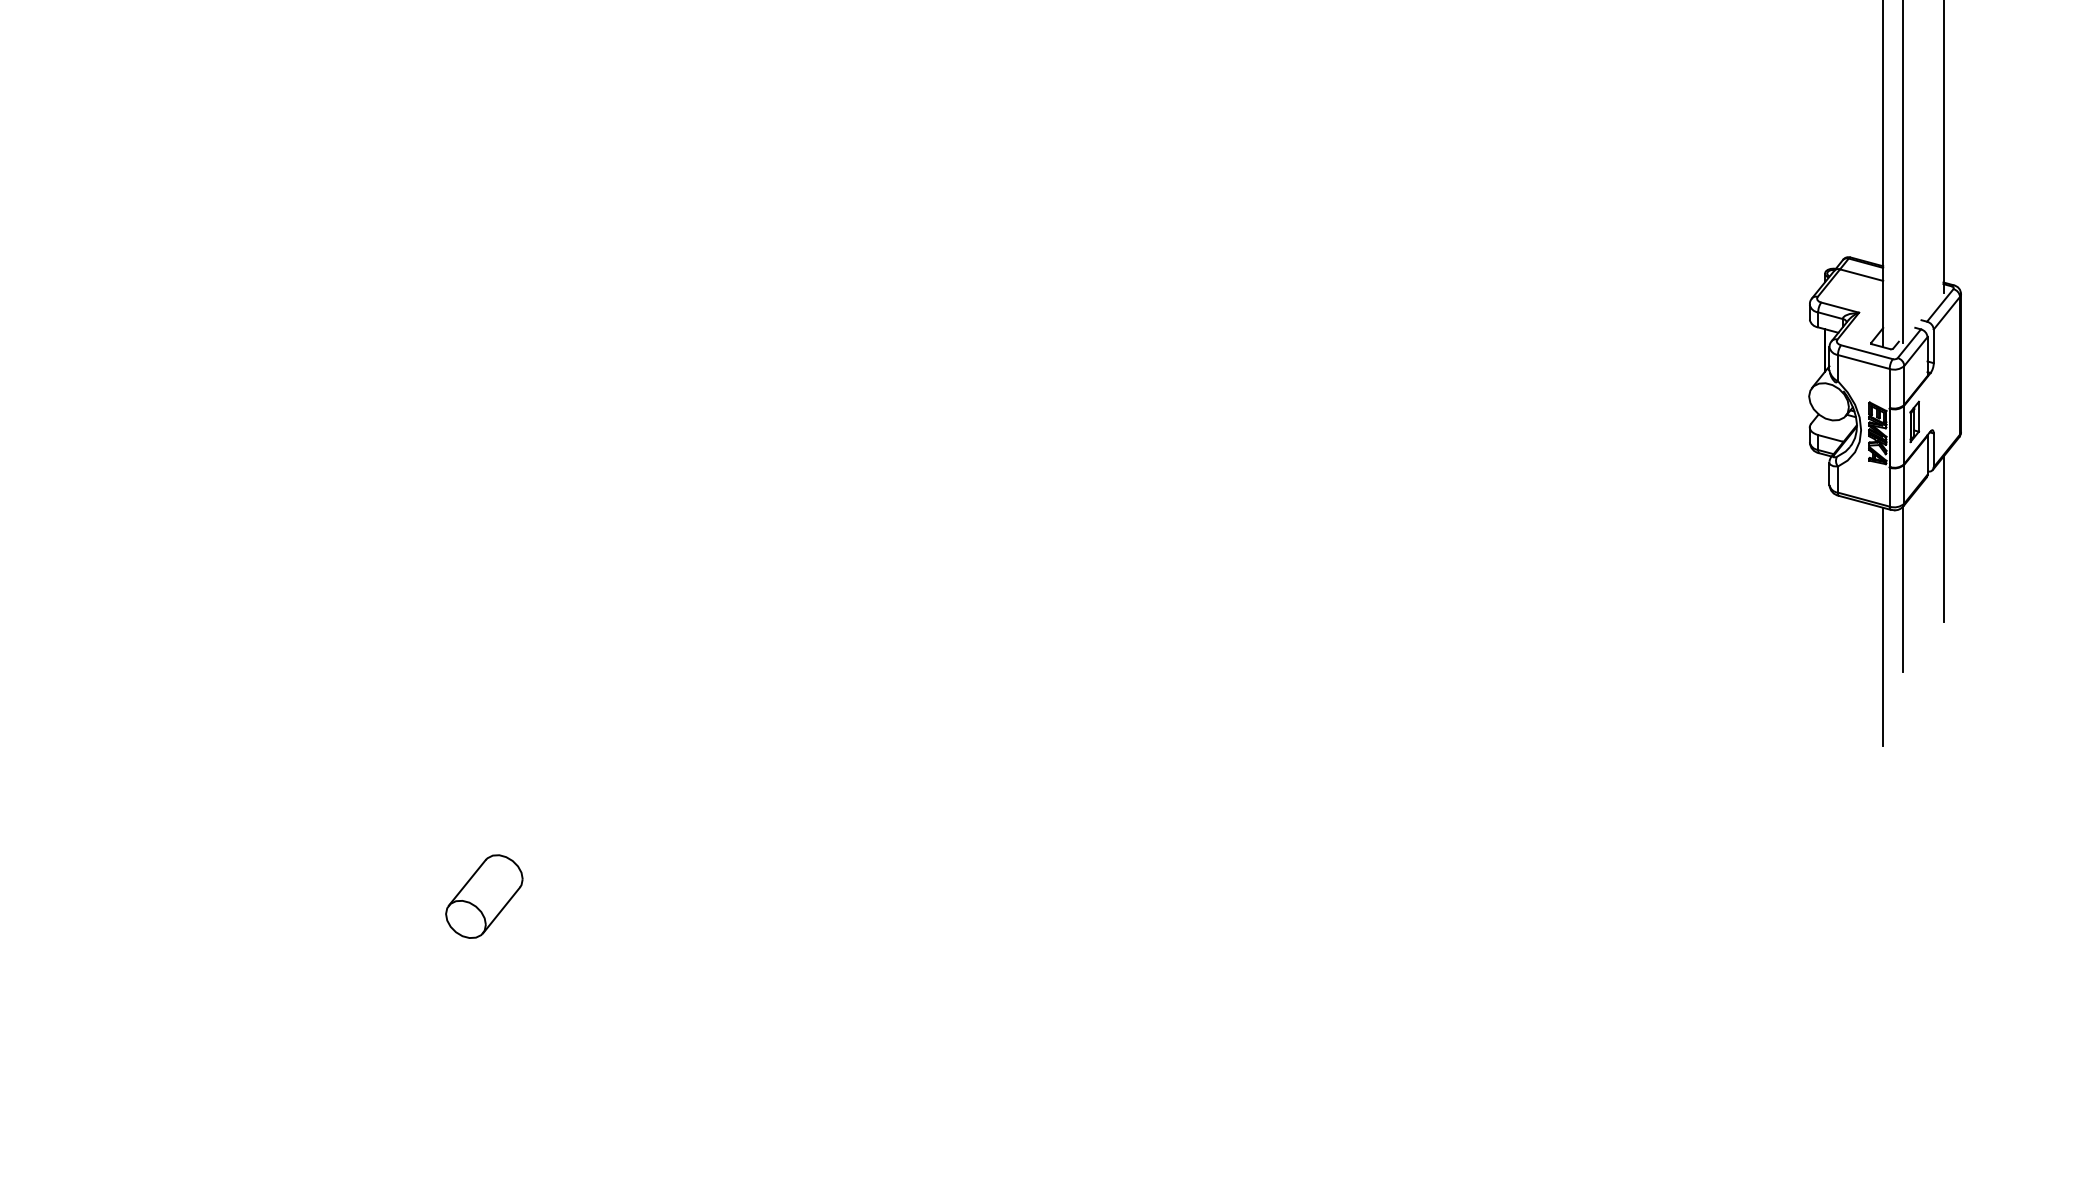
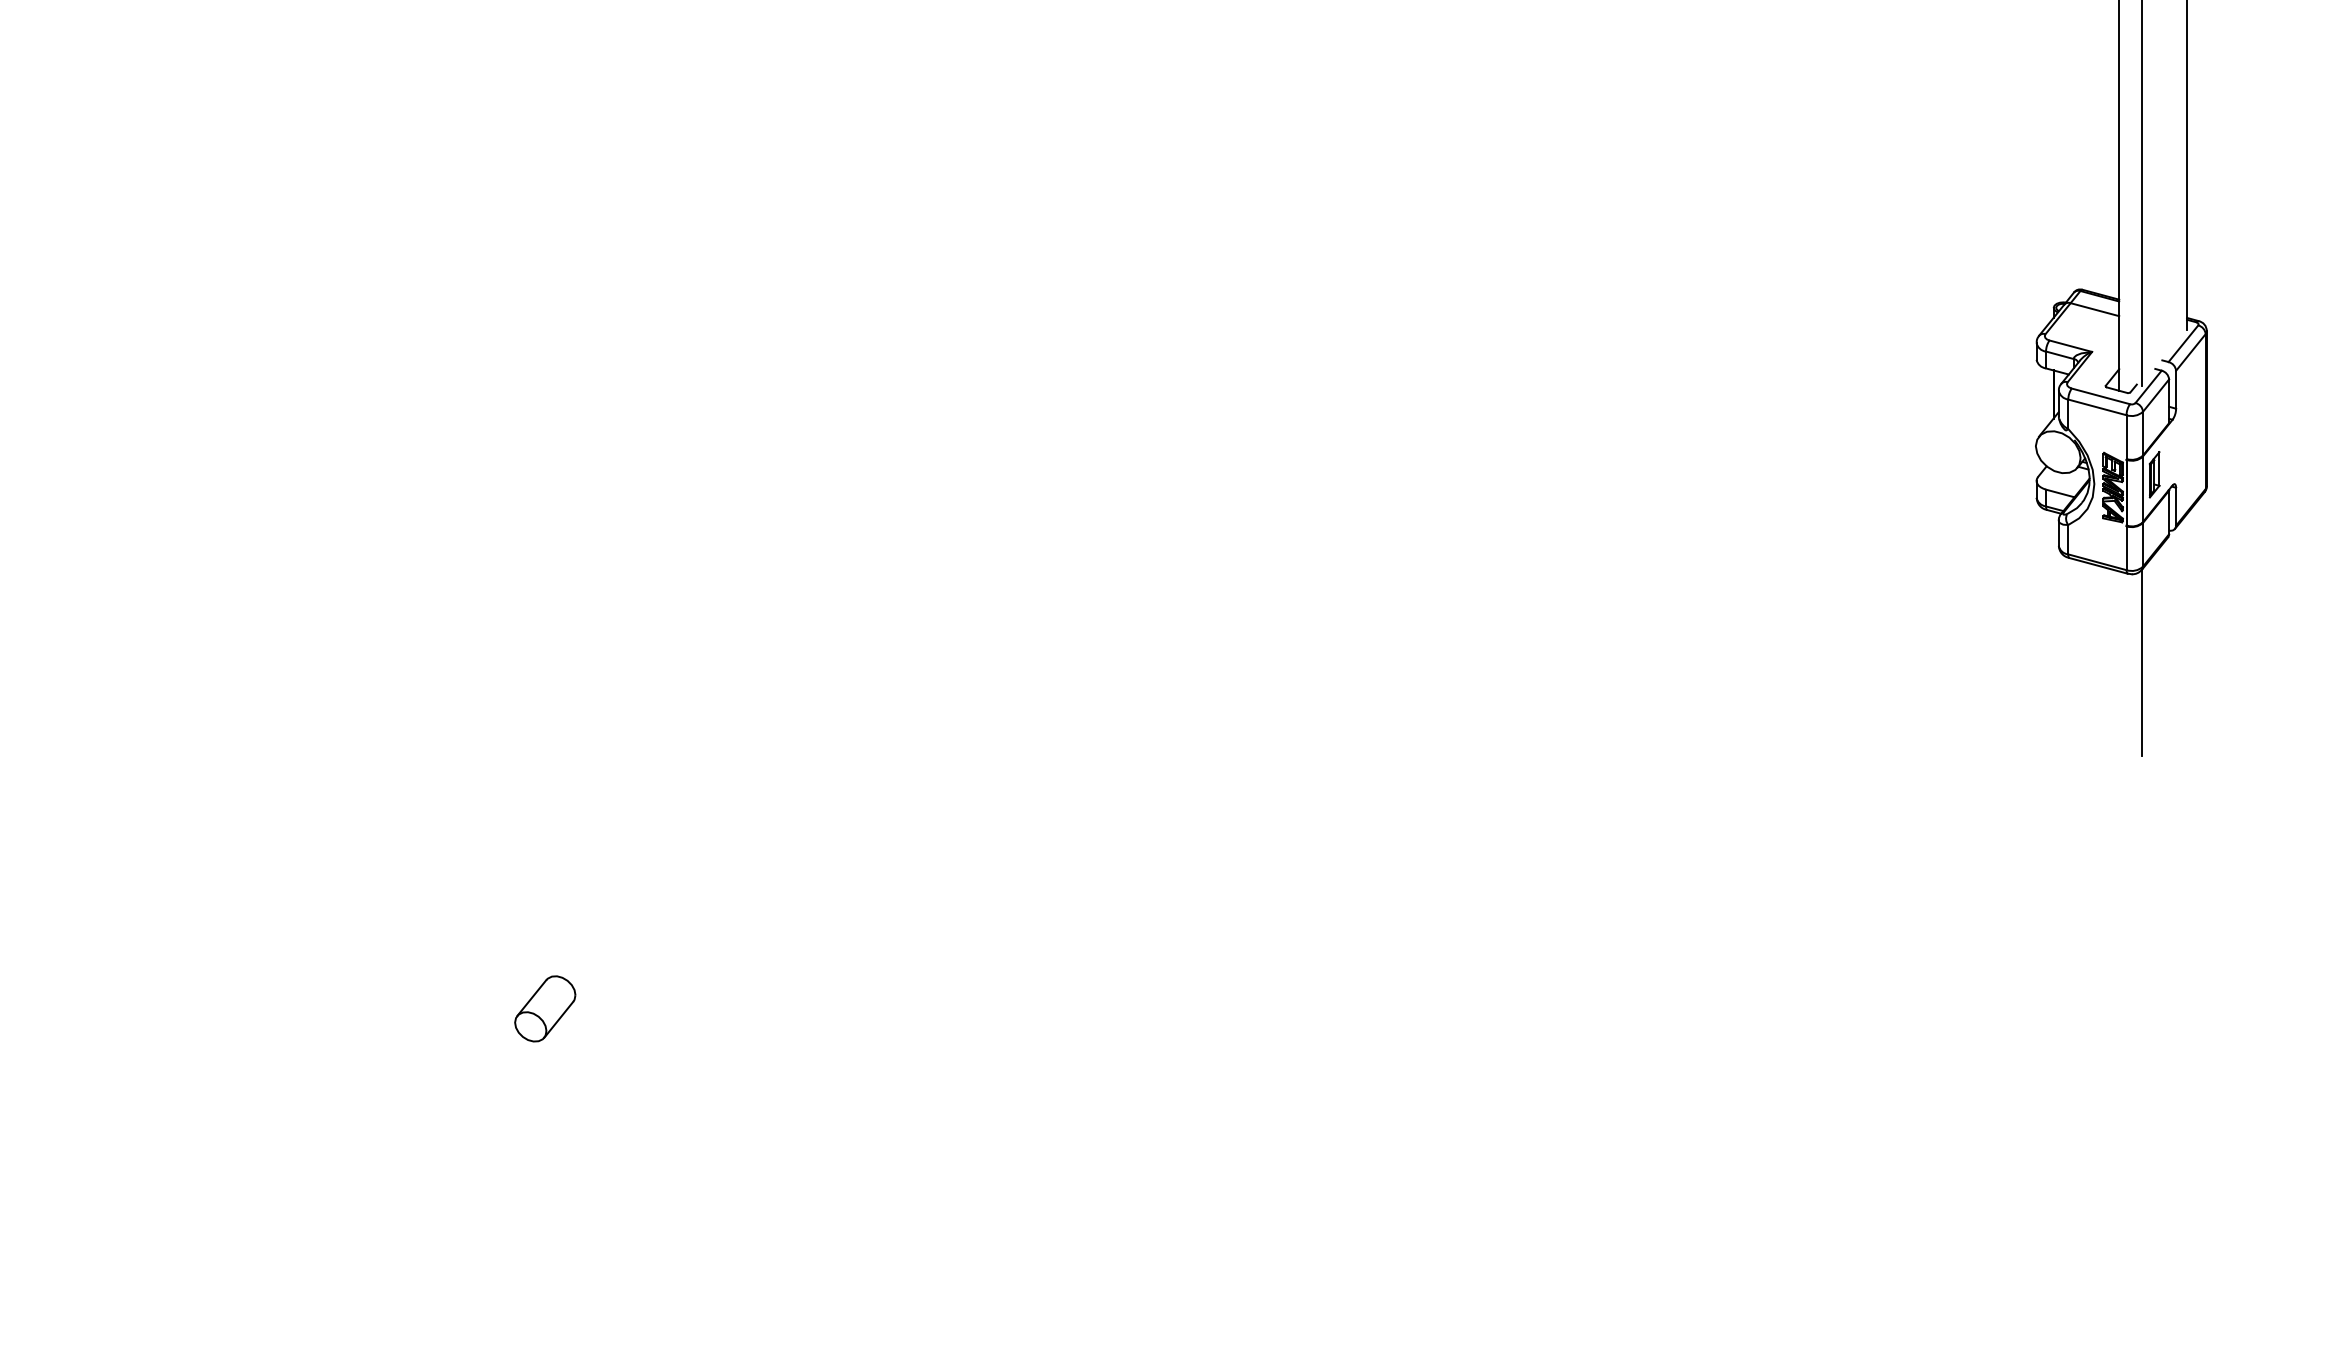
line: (1943, 538) -> (2187, 605), removed
line: (1883, 626) -> (2119, 705), removed
part: (484, 896) -> (545, 1008), size x0.7

